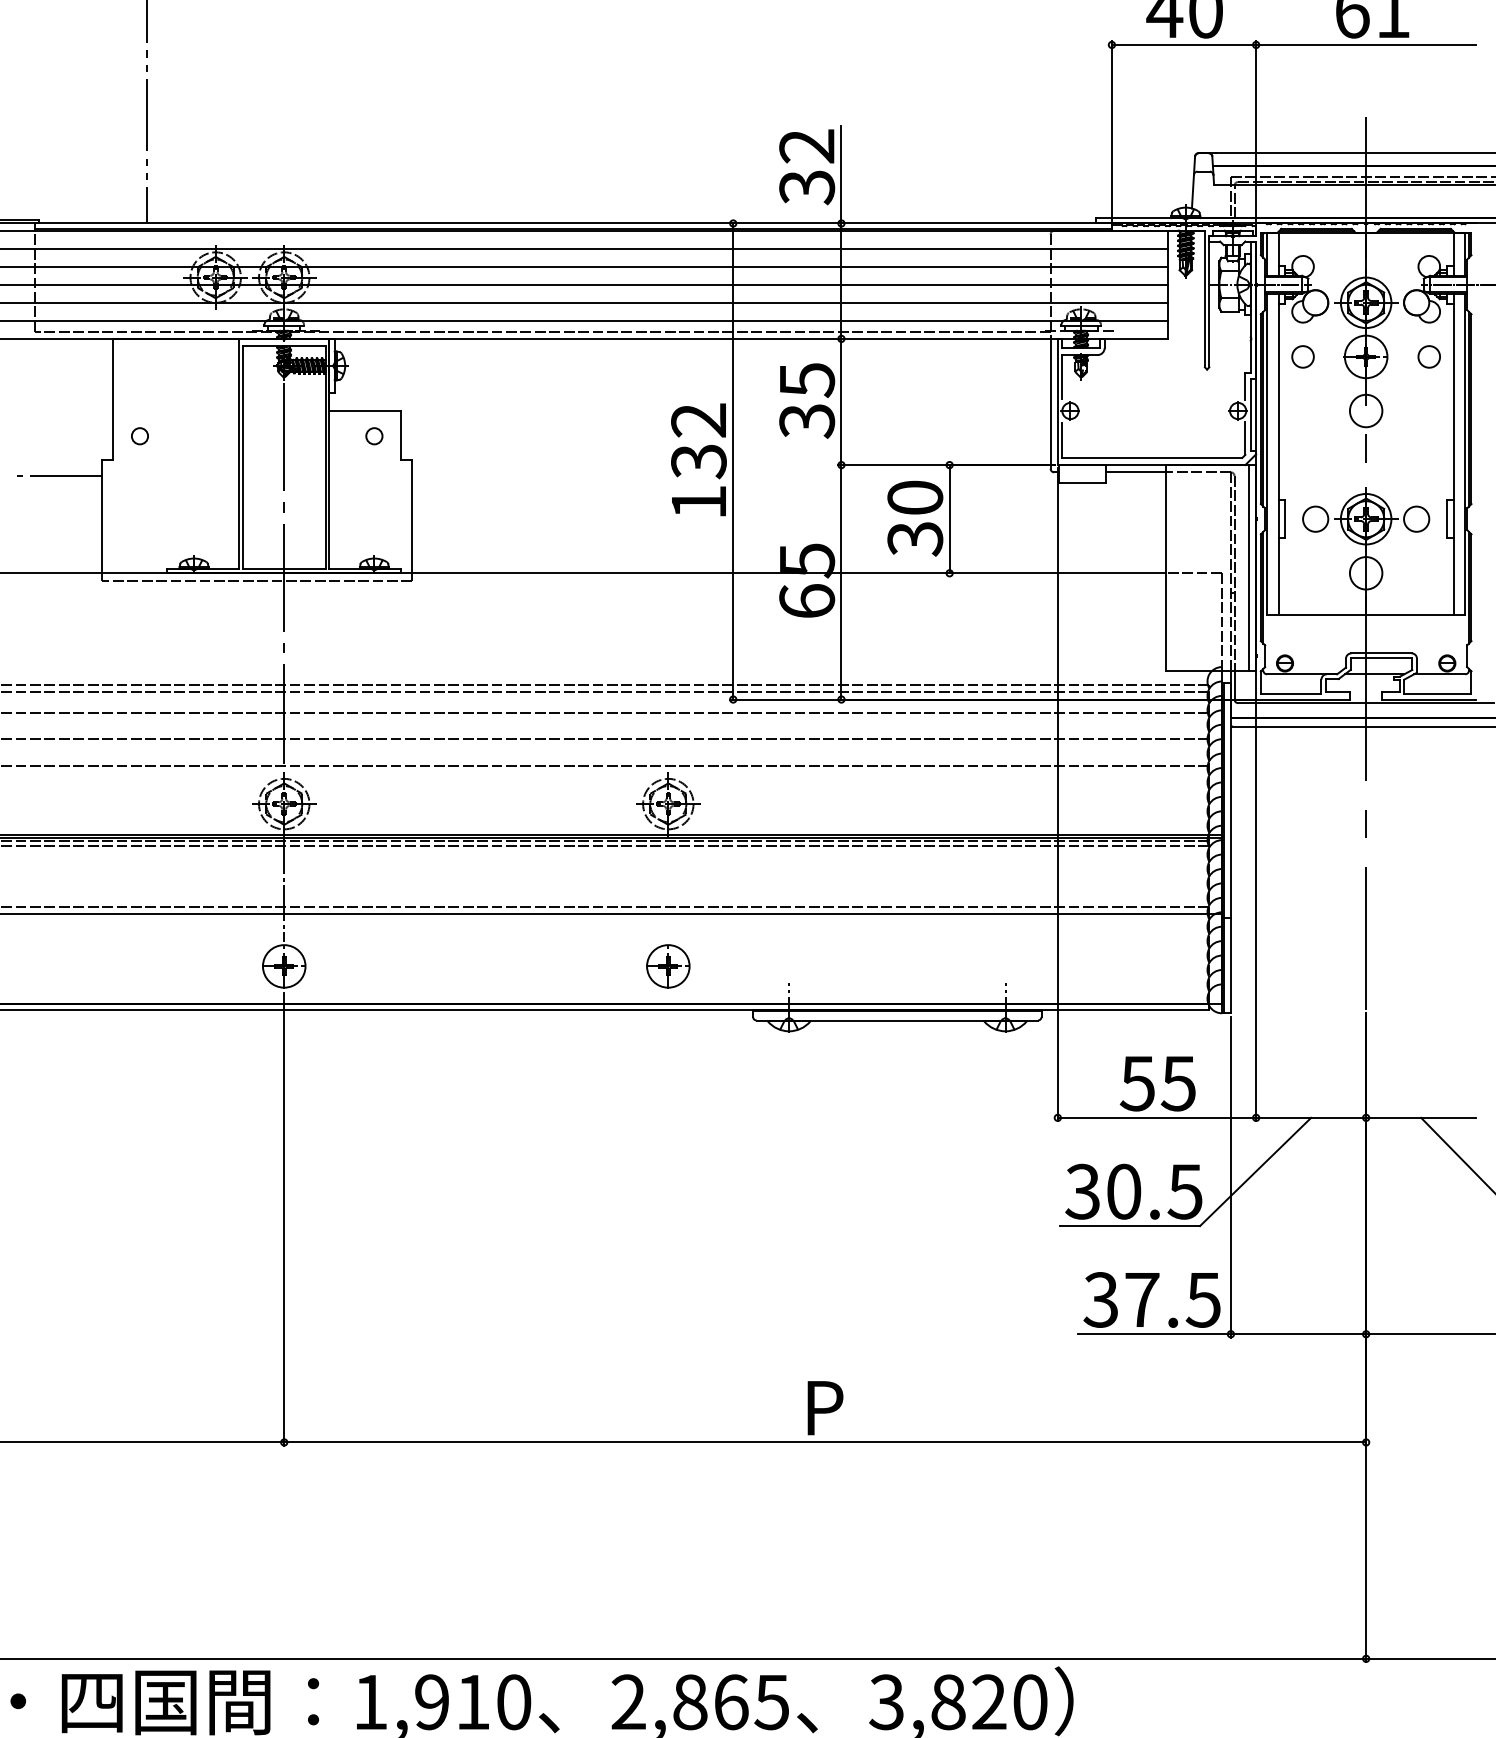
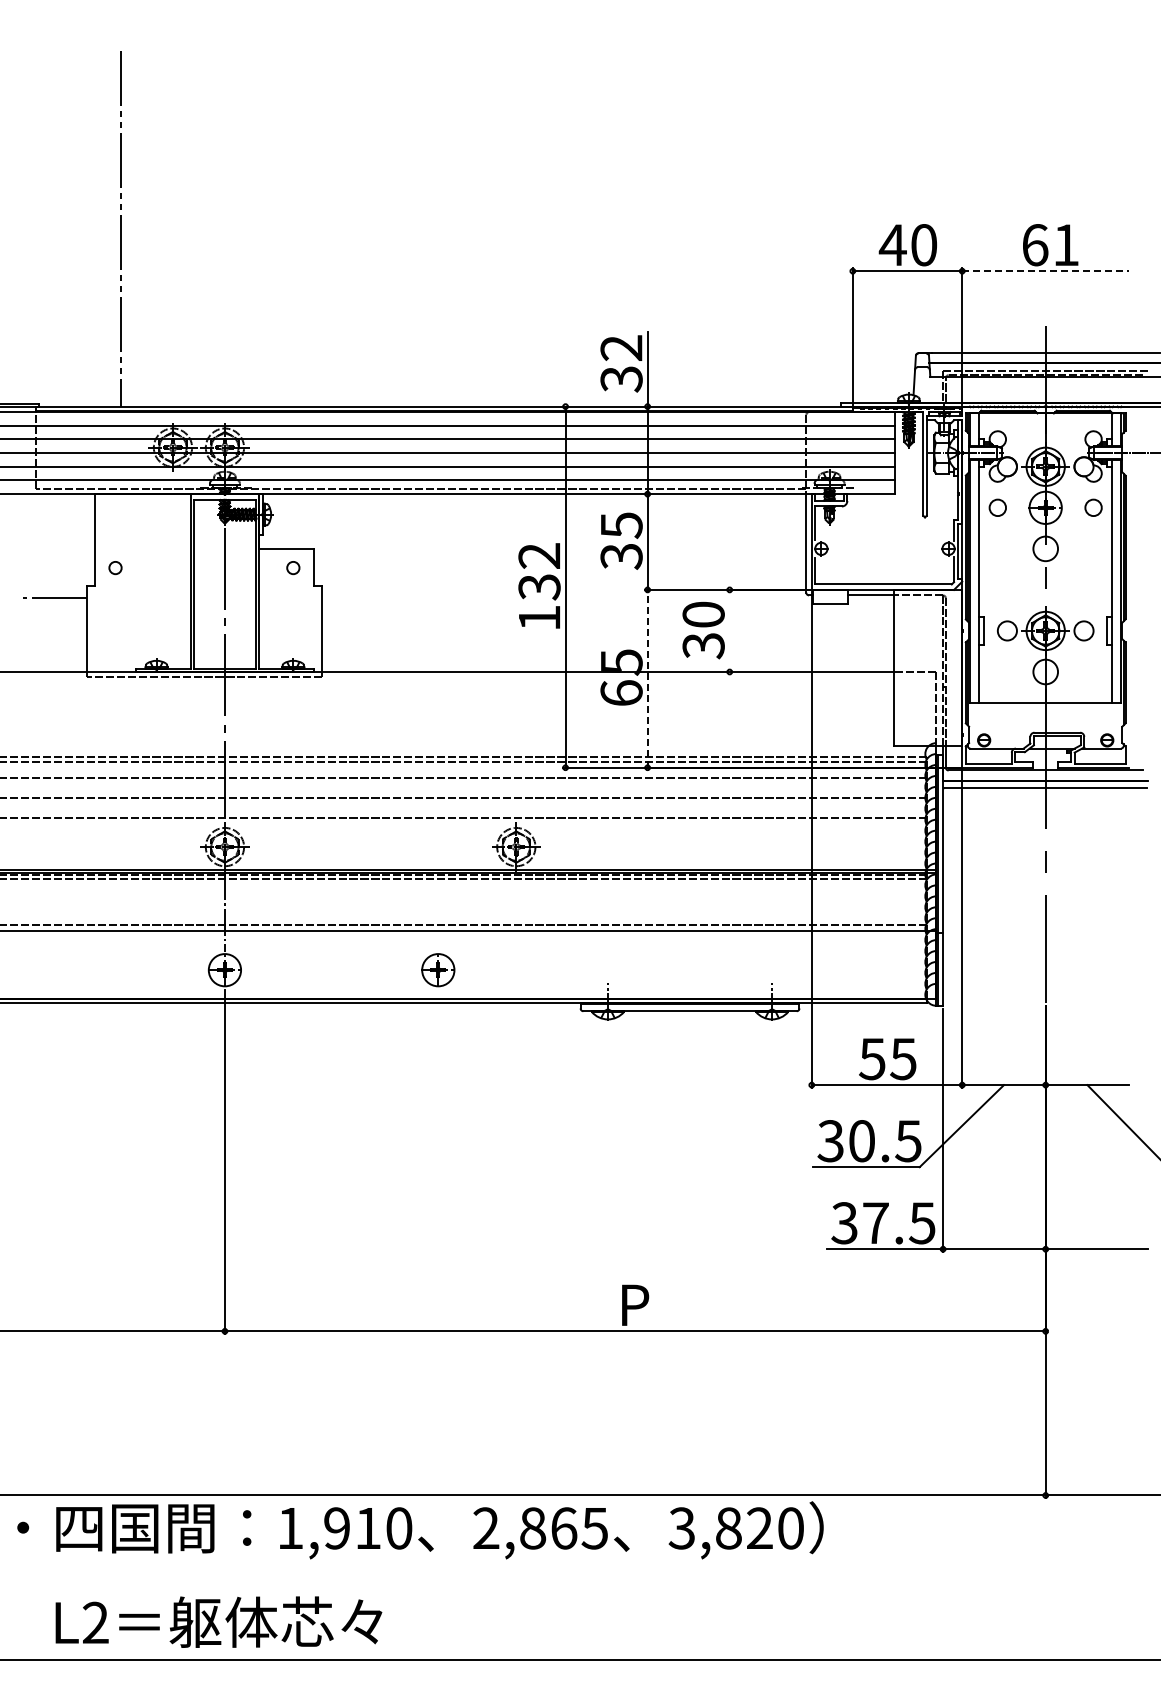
line: (1367, 45) -> (1046, 271), solid -> dashed
line: (949, 518) -> (729, 630), removed
line: (1248, 567) -> (956, 667), removed
line: (841, 581) -> (647, 678), solid -> dashed
part: (668, 966) -> (438, 970), moved

